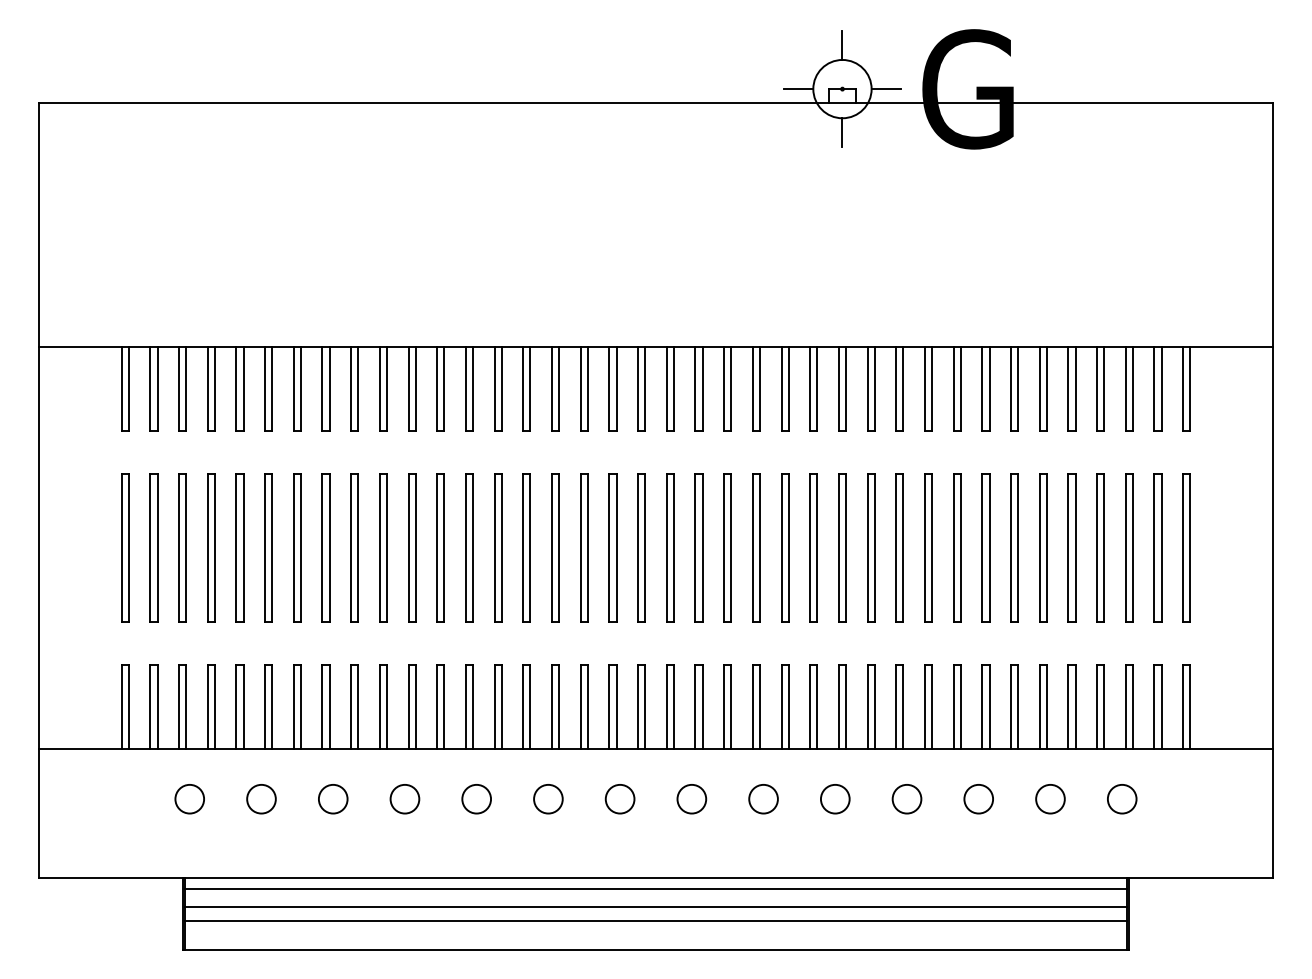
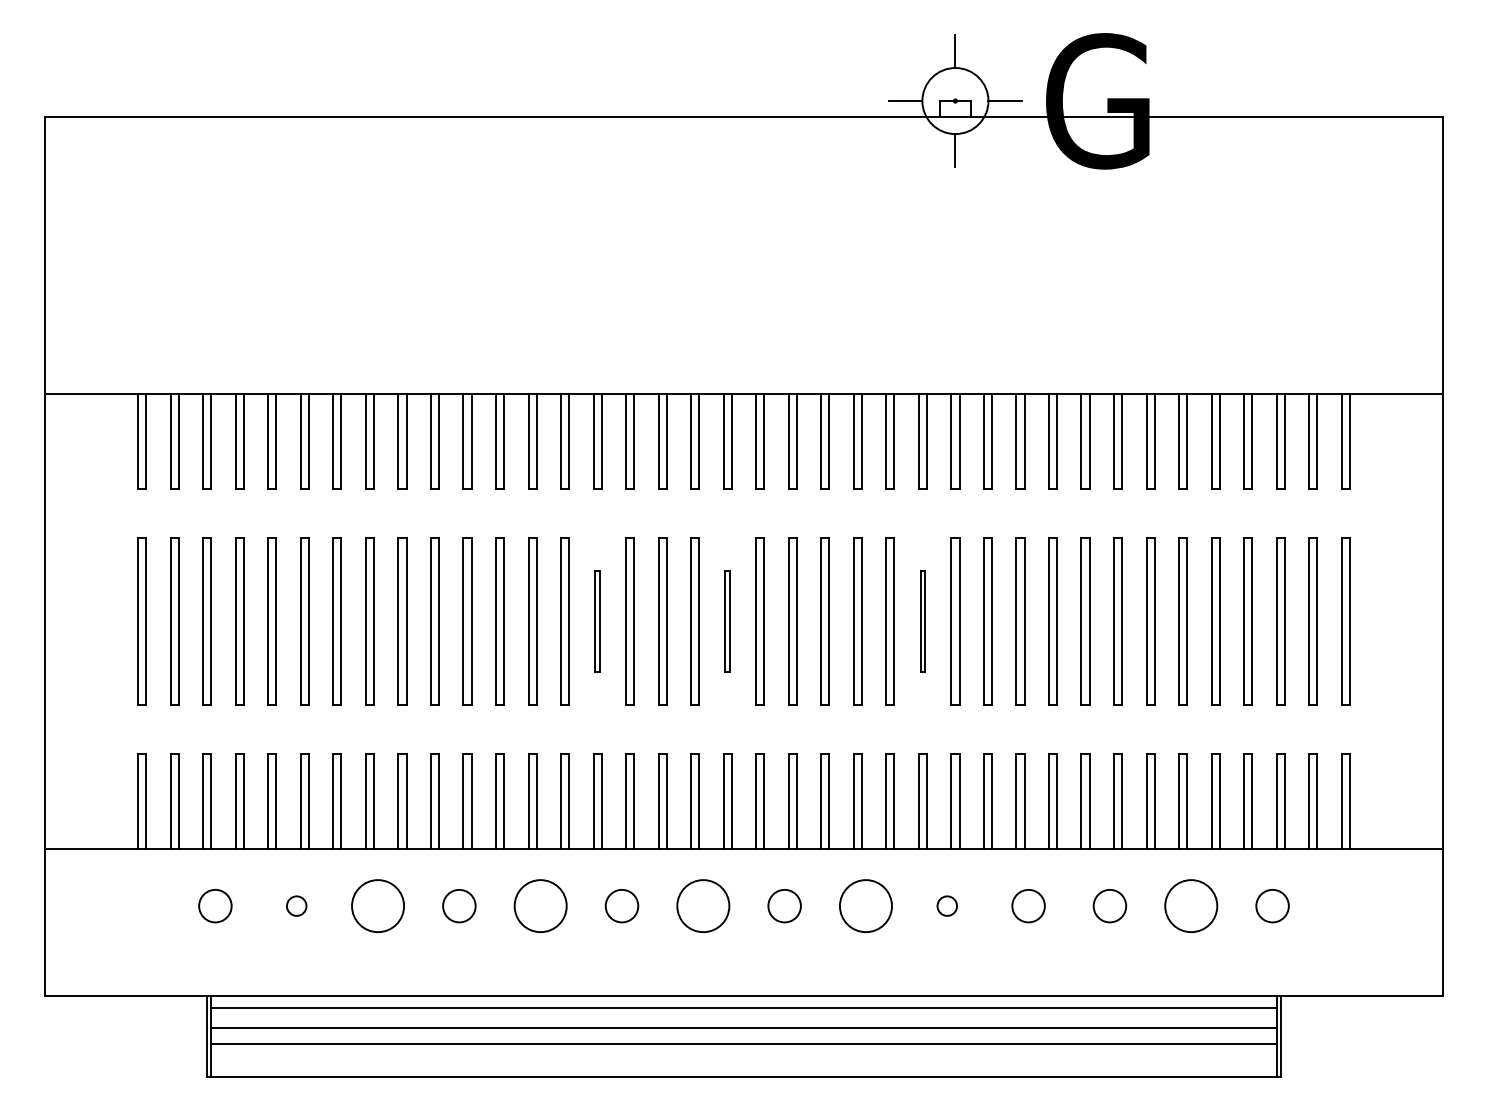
part: (526, 548) -> (597, 621), size x0.6
part: (641, 548) -> (727, 621), size x0.6
part: (813, 548) -> (922, 621), size x0.6
circle: (261, 798) -> (296, 905), size x0.6
circle: (332, 798) -> (377, 905), size x1.6
circle: (476, 798) -> (540, 905), size x1.6
circle: (620, 798) -> (703, 905), size x1.6
circle: (763, 798) -> (865, 905), size x1.6
circle: (835, 798) -> (947, 905), size x0.6
circle: (1050, 798) -> (1191, 905), size x1.6

